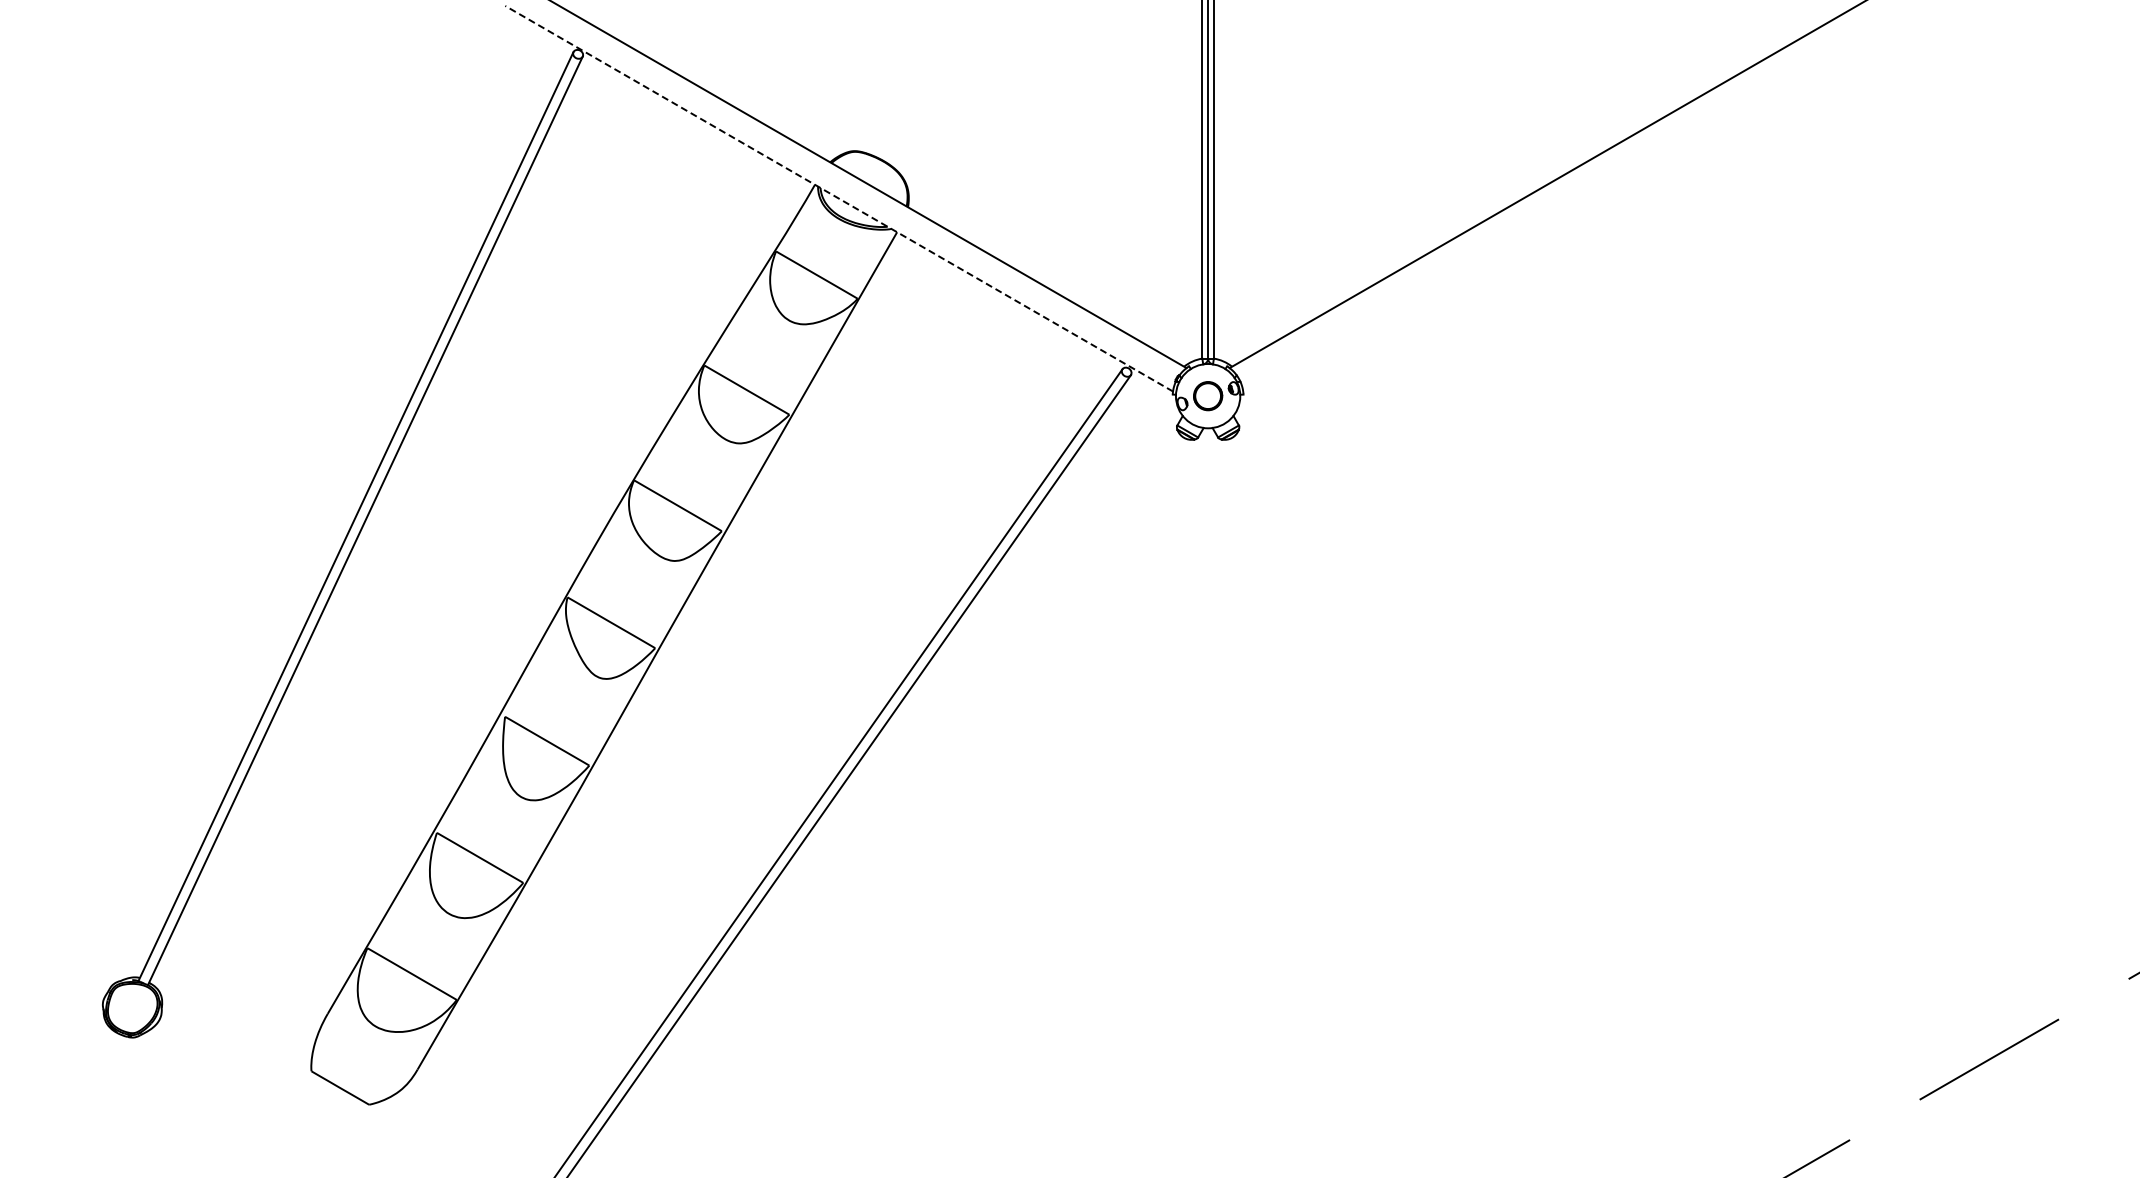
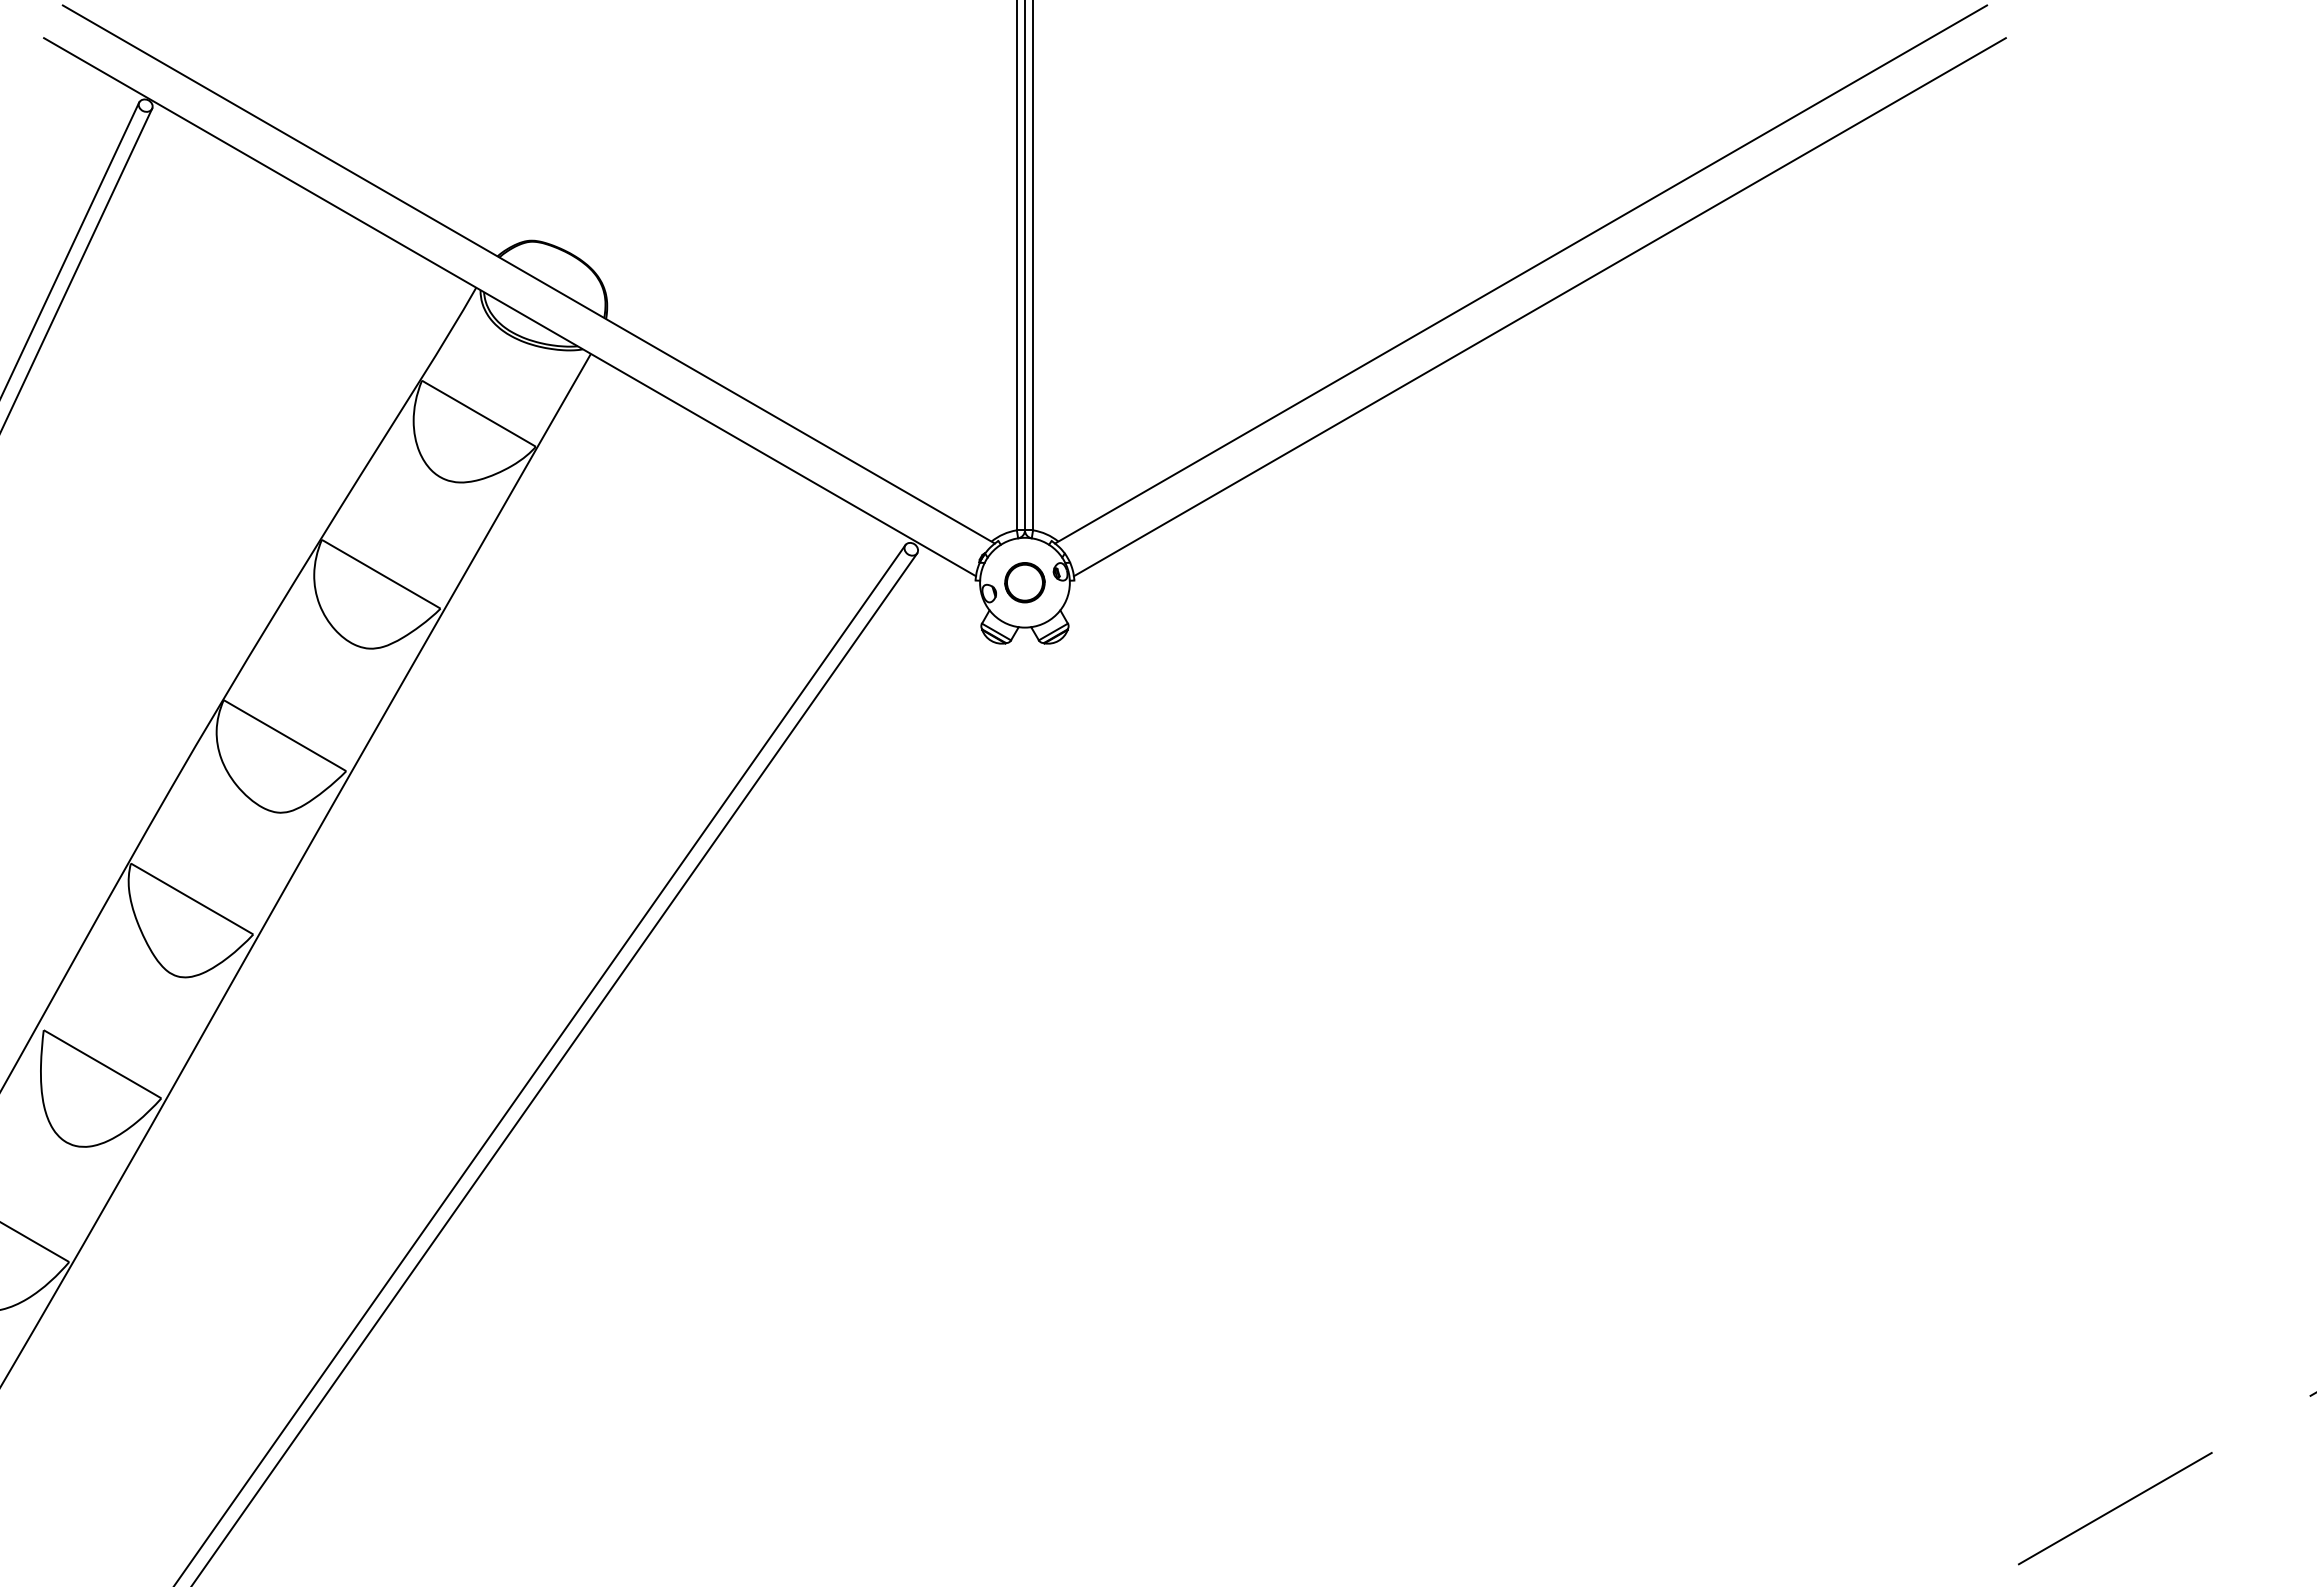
line: (839, 198) -> (510, 306), dashed -> solid
line: (1576, 198) -> (1539, 306), added

